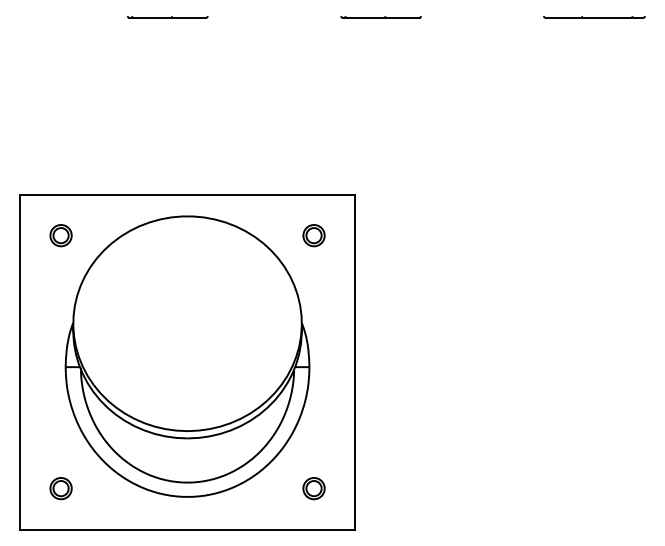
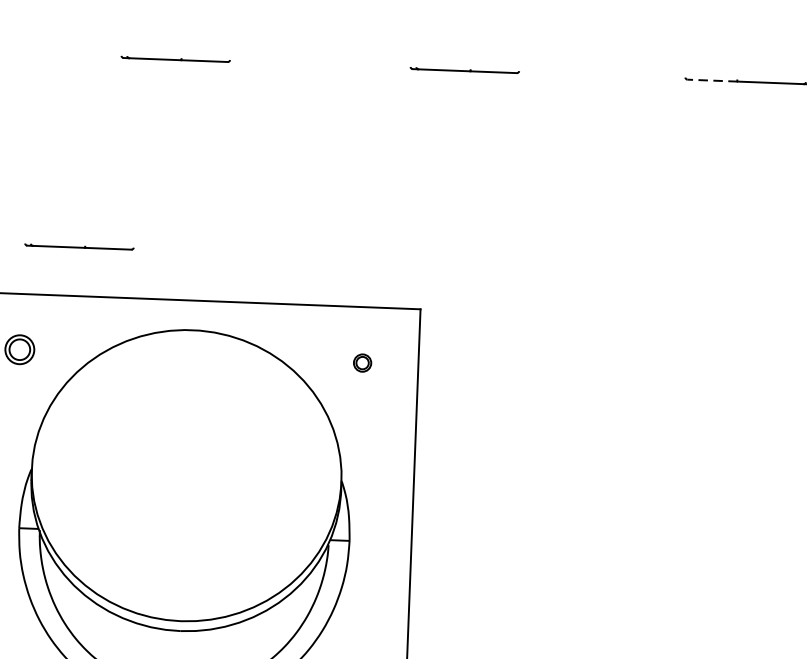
line: (563, 17) -> (712, 80), solid -> dashed
line: (101, 158) -> (78, 247), added
part: (313, 235) -> (361, 362), size x0.6

